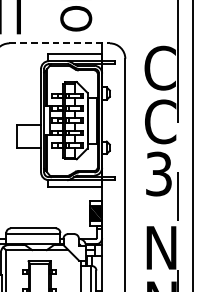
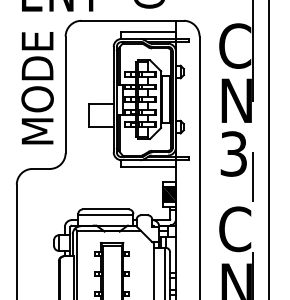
line: (60, 43) -> (133, 20), dashed -> solid
text: (160, 121) -> (235, 100), C -> N
text: (160, 248) -> (235, 229), N -> C

